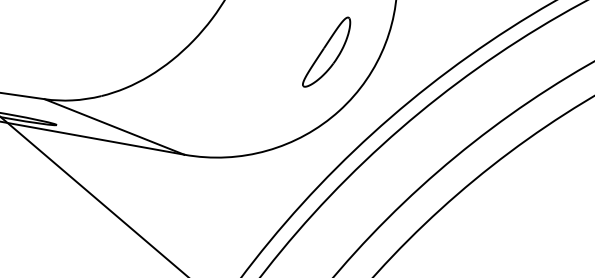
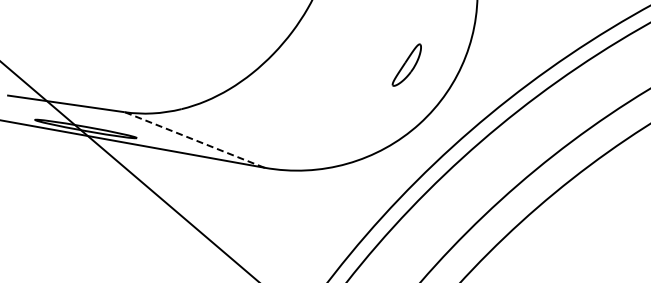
part: (326, 51) -> (406, 64), size x0.6
line: (114, 126) -> (194, 139), solid -> dashed

